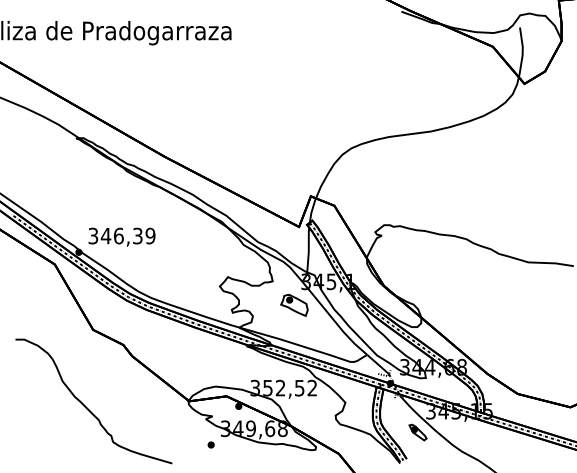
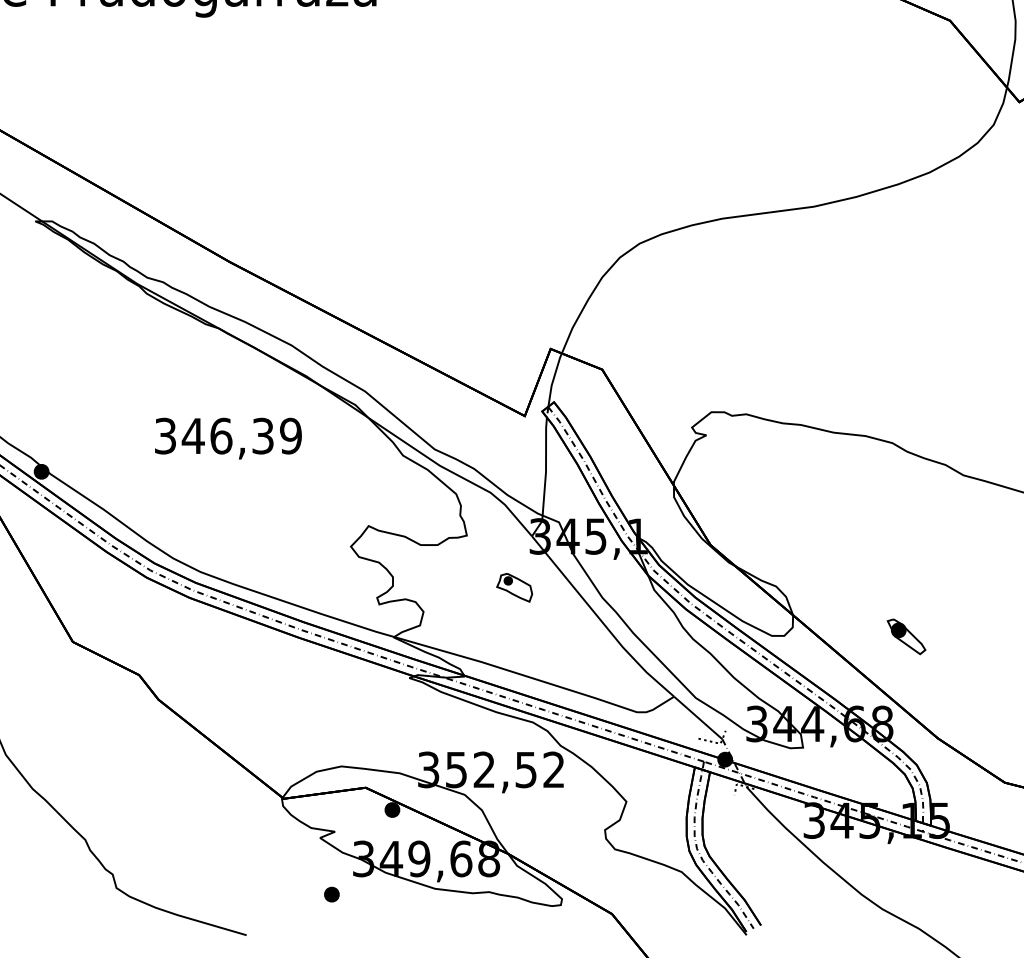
text: (121, 236) -> (227, 437), moved
part: (294, 304) -> (514, 586), size x0.6
part: (417, 432) -> (905, 636), moved

